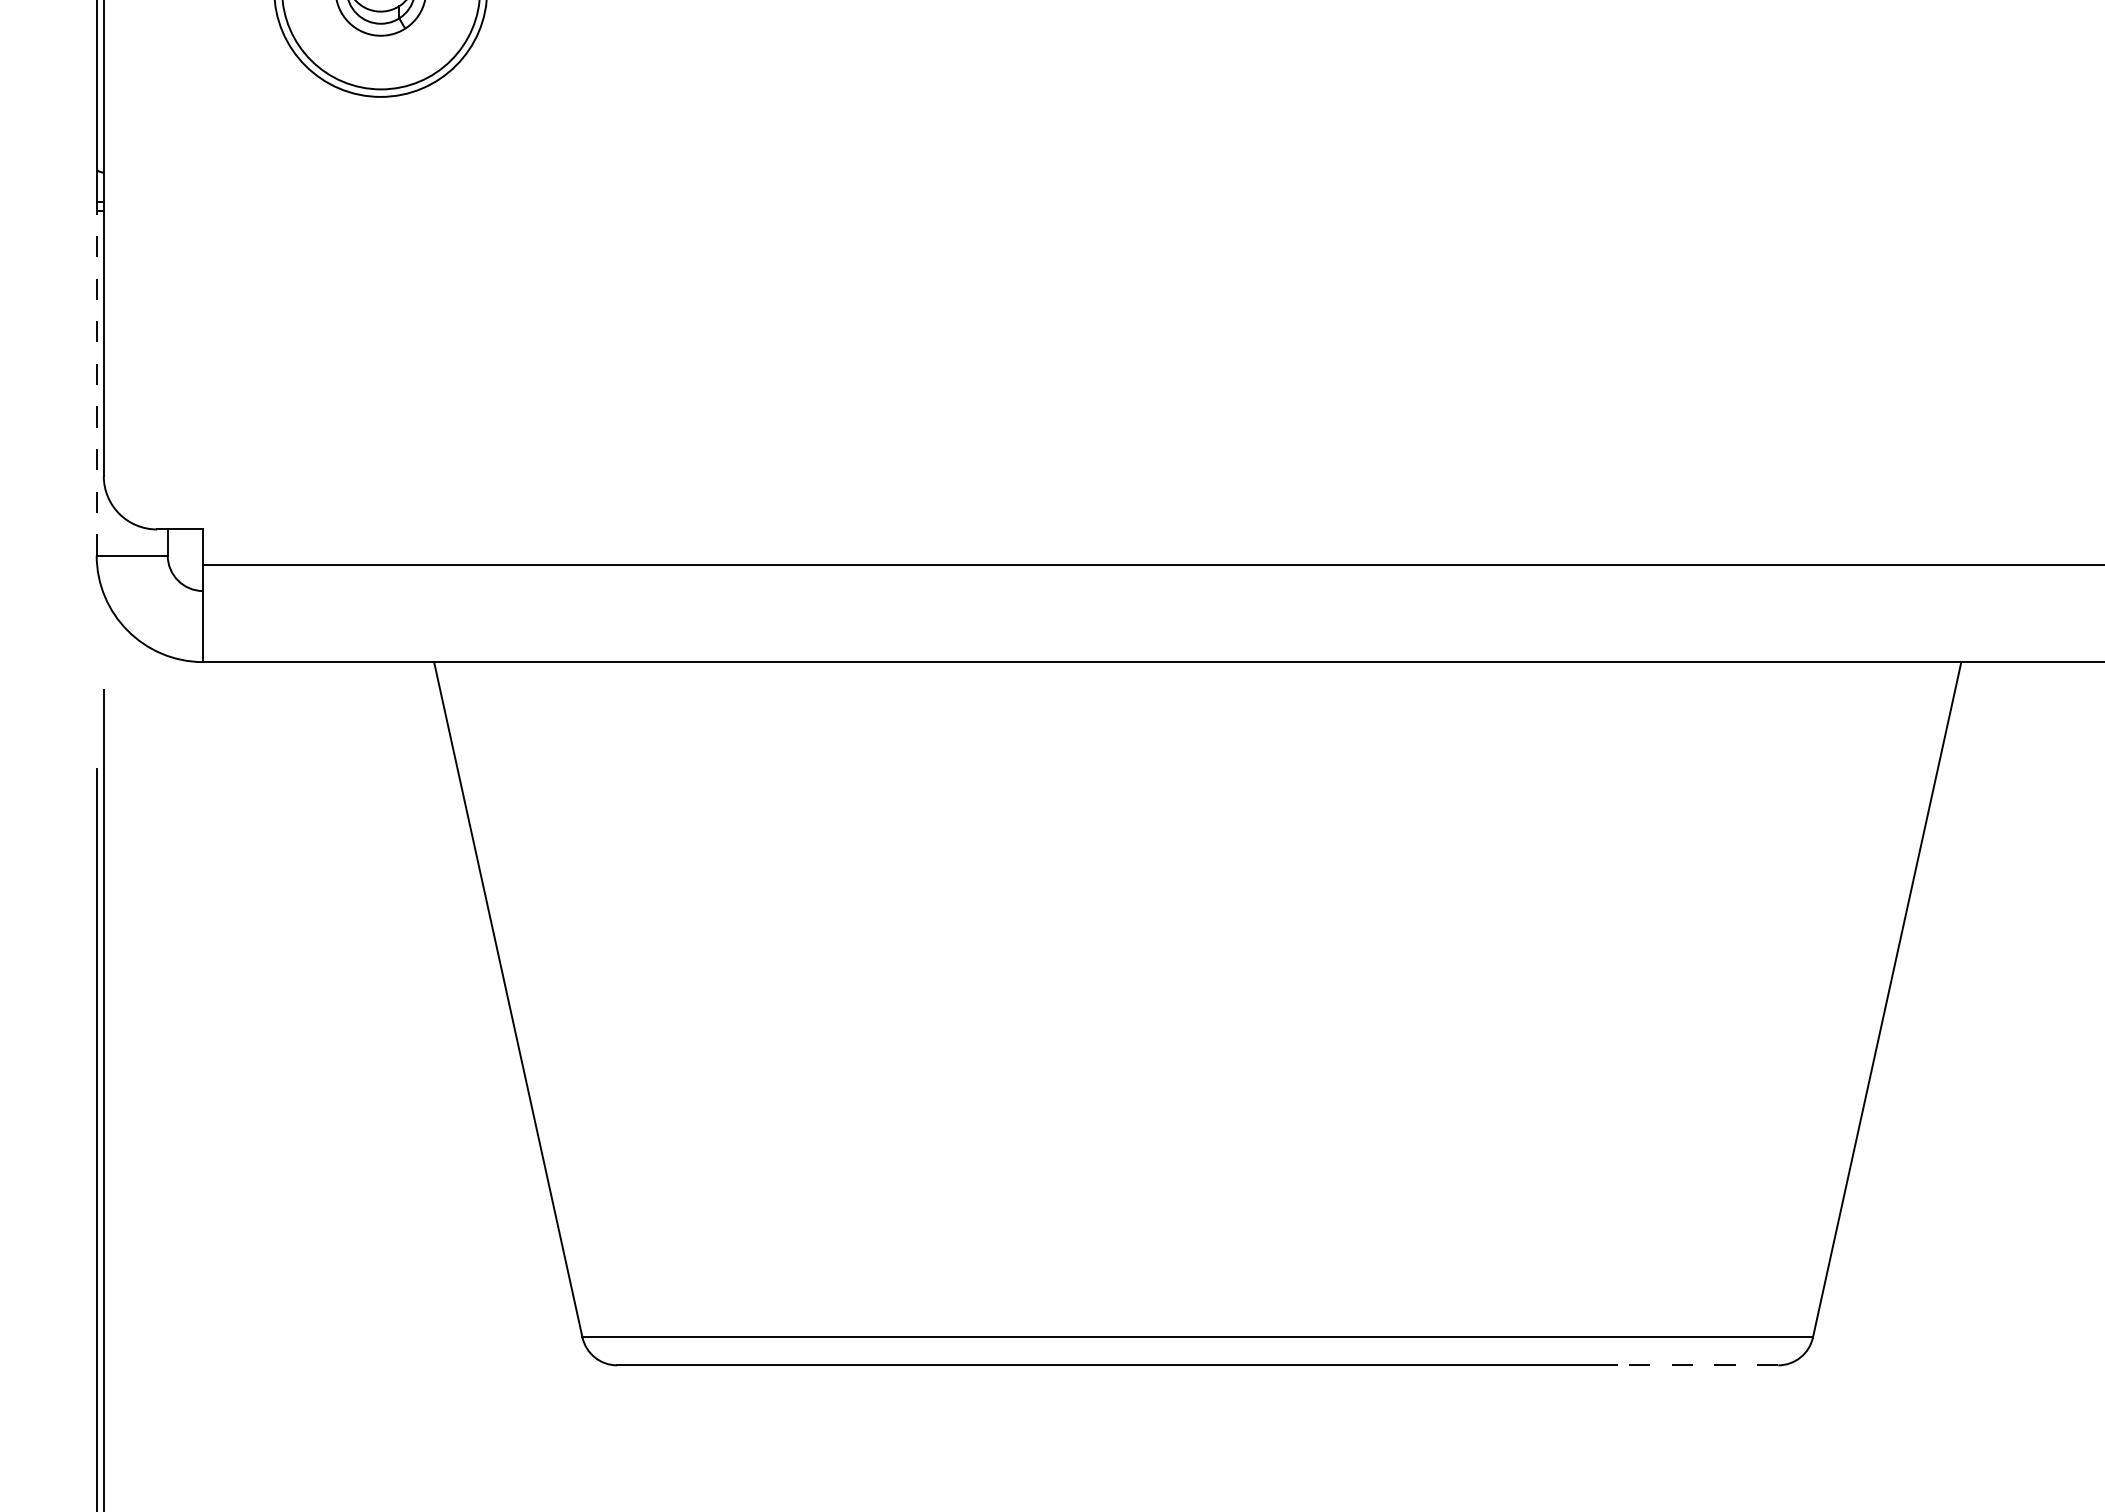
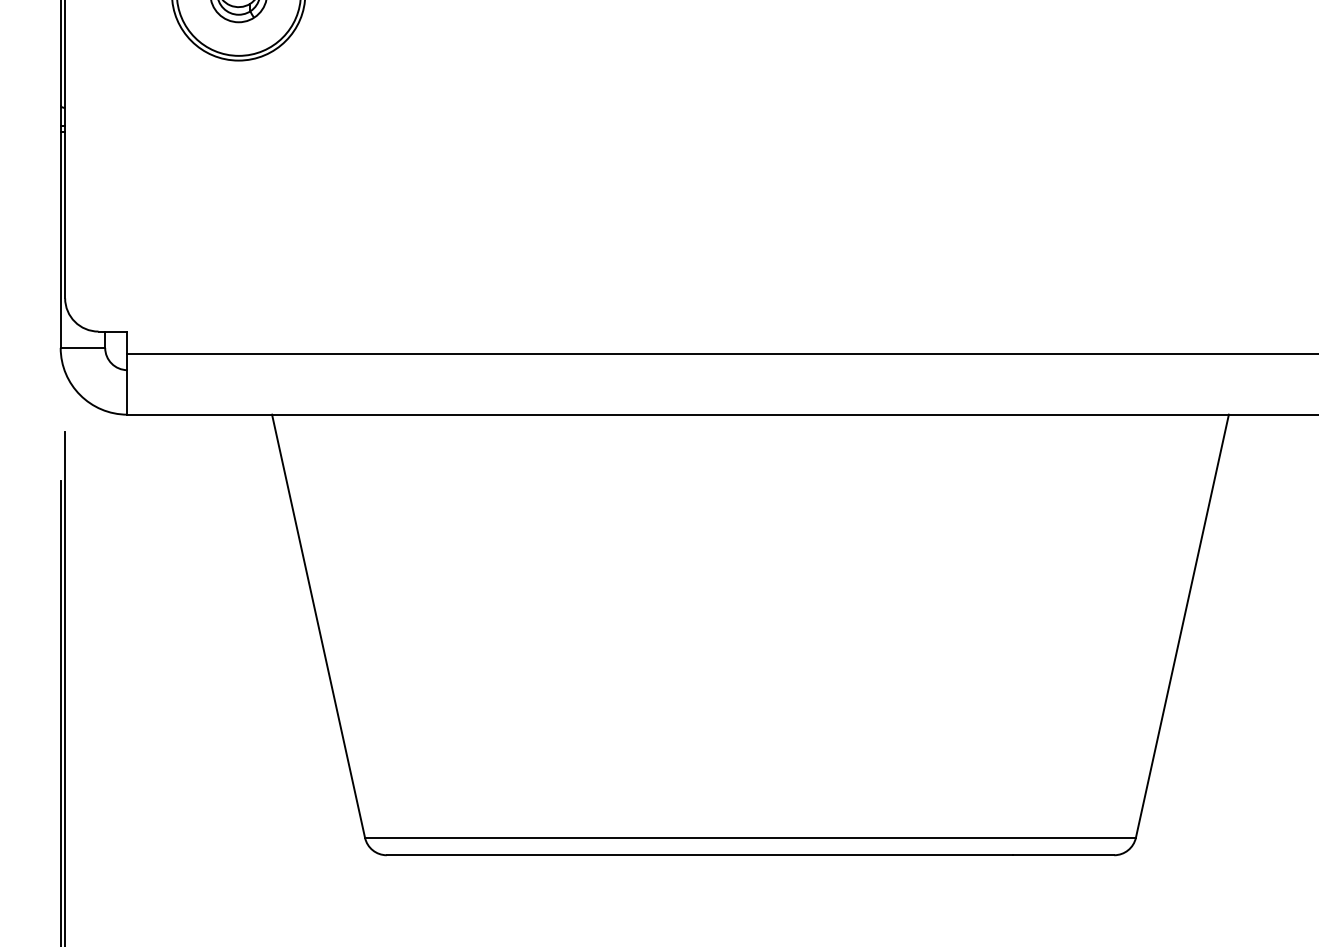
line: (96, 384) -> (60, 240), dashed -> solid
line: (1697, 1365) -> (1063, 855), dashed -> solid

